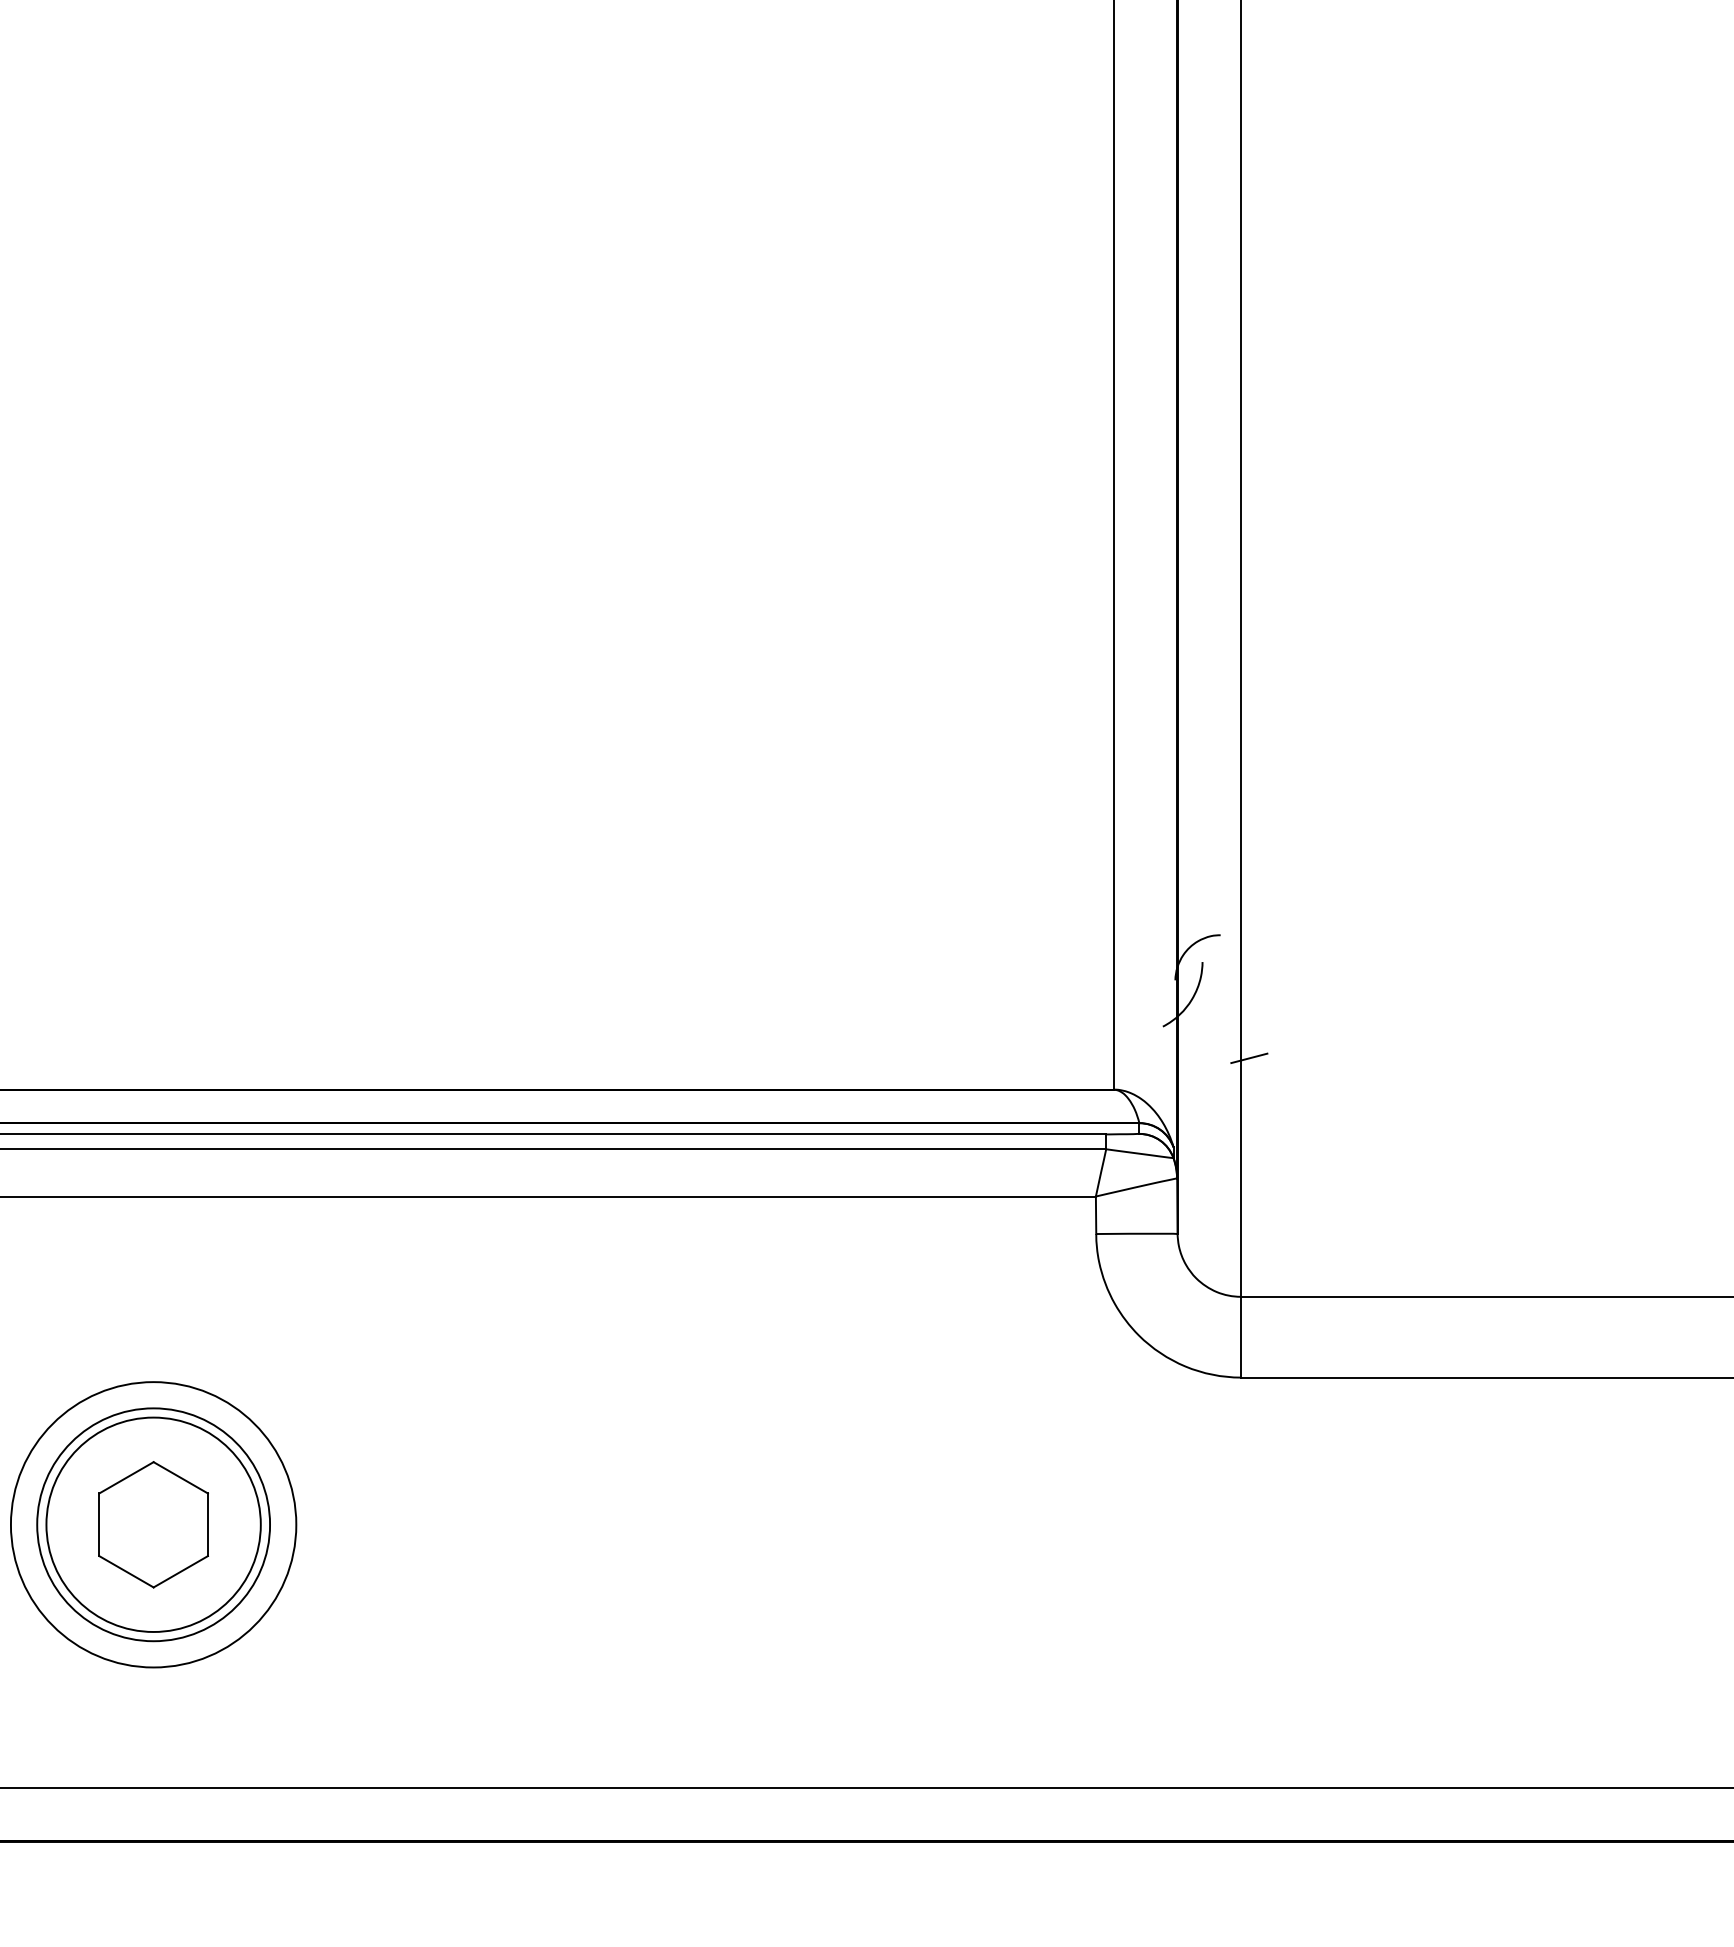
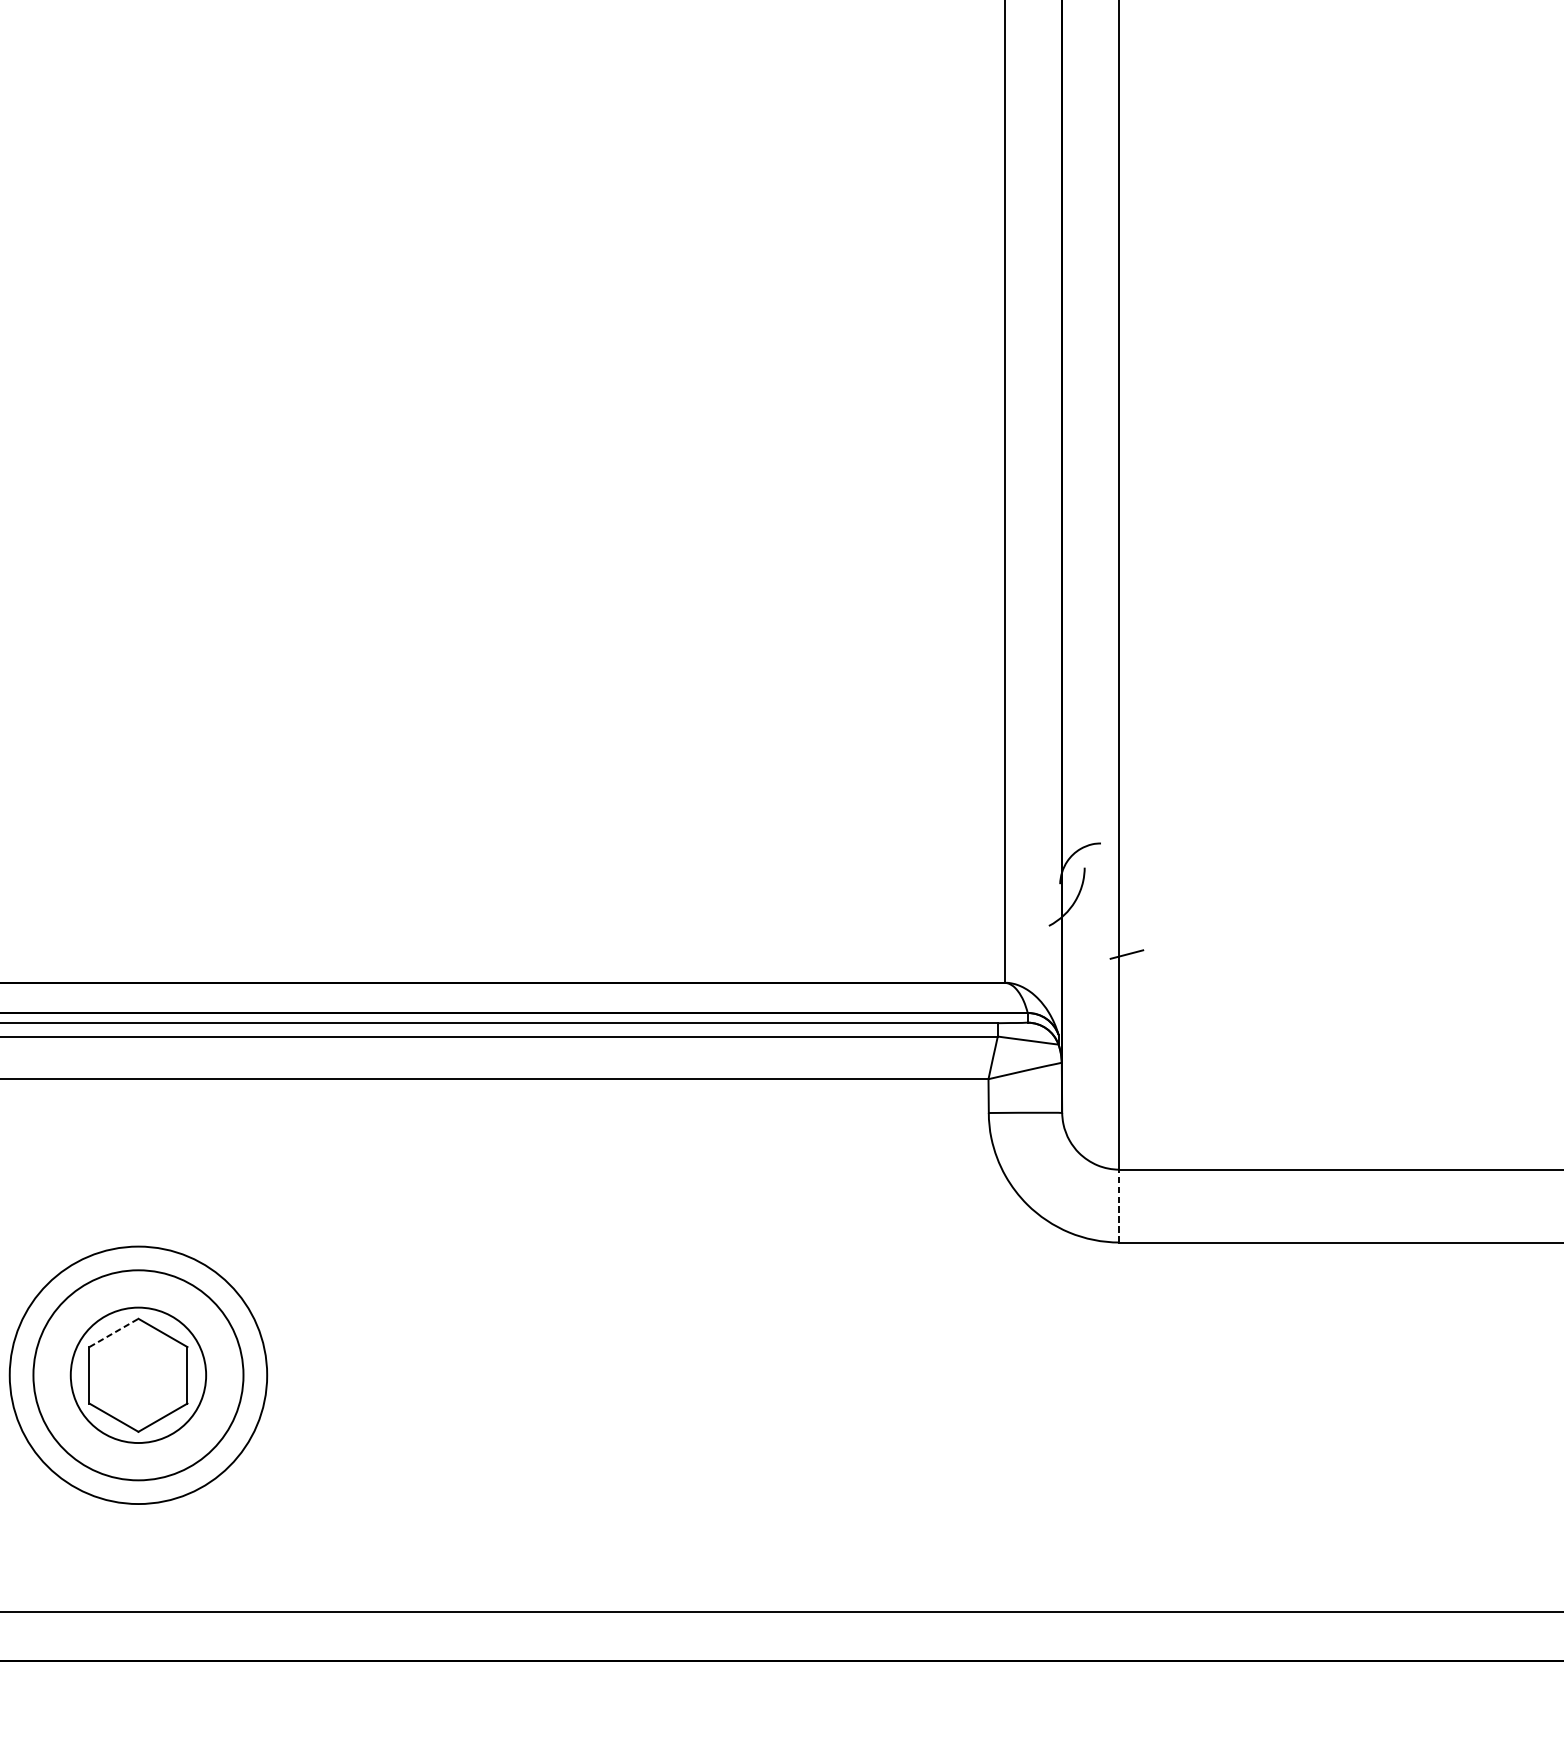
line: (1240, 1336) -> (1118, 1205), solid -> dashed
line: (126, 1477) -> (113, 1332), solid -> dashed
circle: (153, 1524) -> (138, 1375), size x0.7

